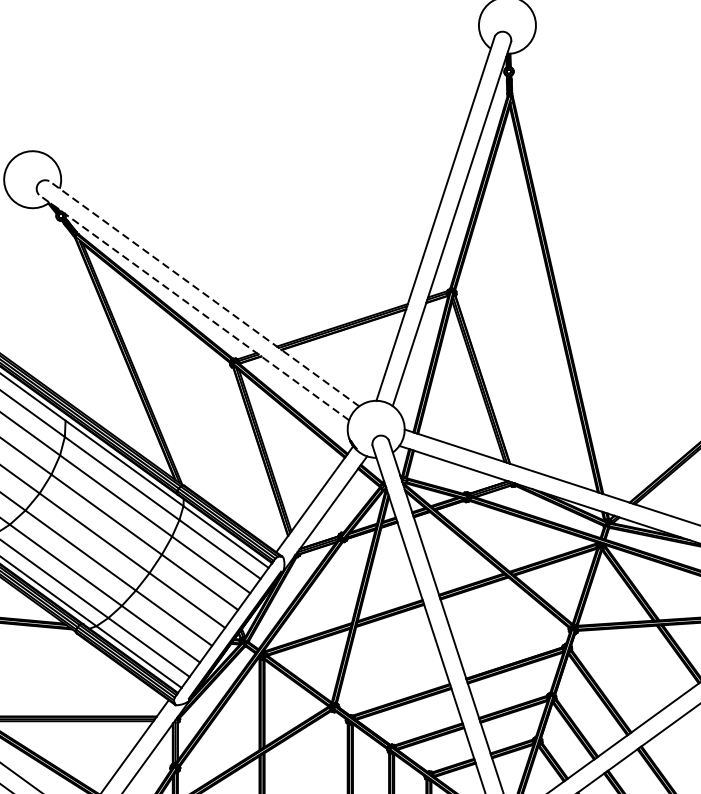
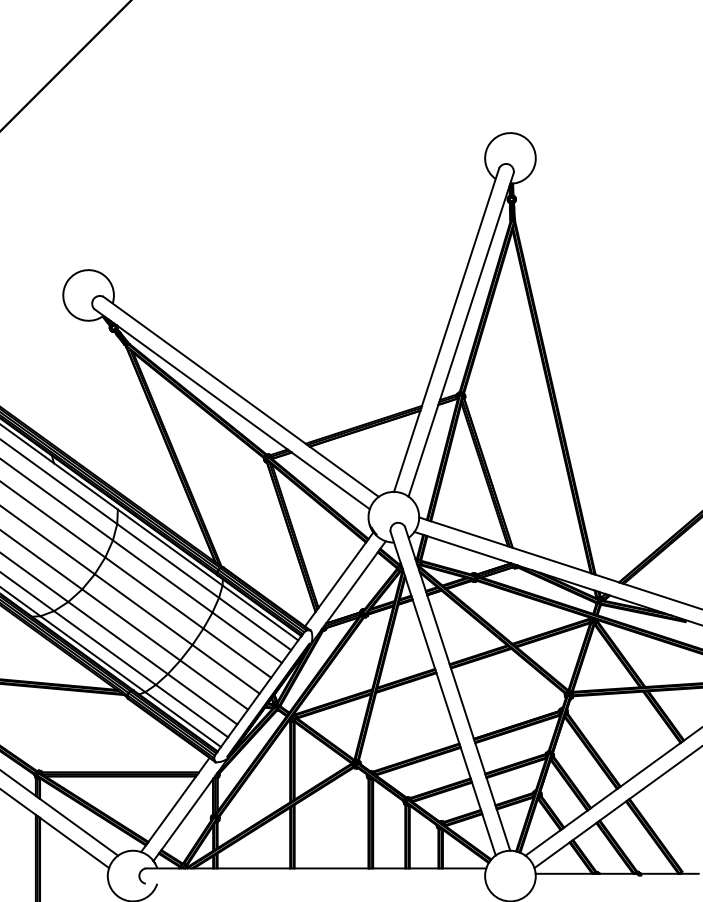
line: (203, 293) -> (240, 396), dashed -> solid
line: (193, 306) -> (231, 408), dashed -> solid

